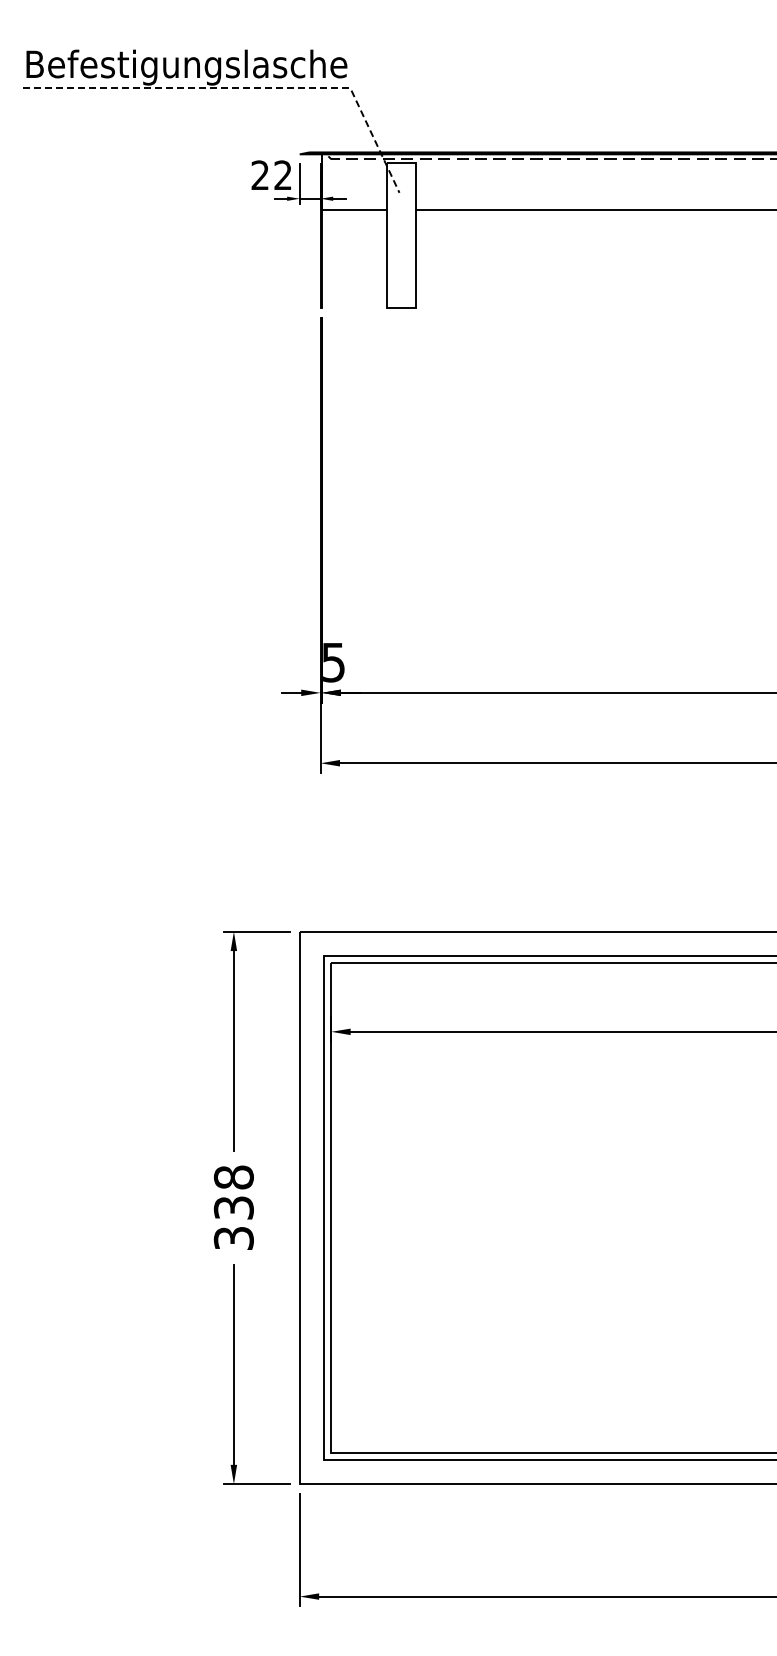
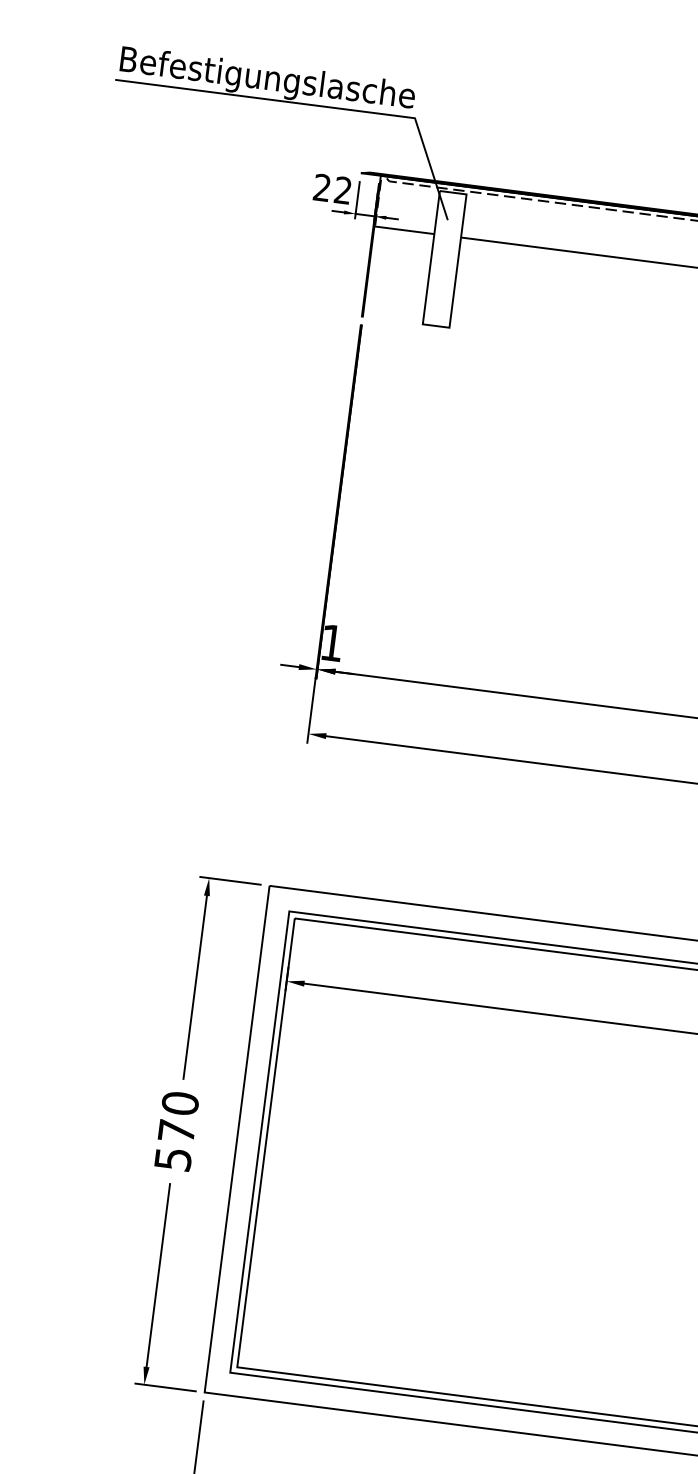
line: (245, 87) -> (318, 105), dashed -> solid
text: (333, 662) -> (332, 643), 5 -> 1
text: (233, 1207) -> (176, 1130), 338 -> 570

